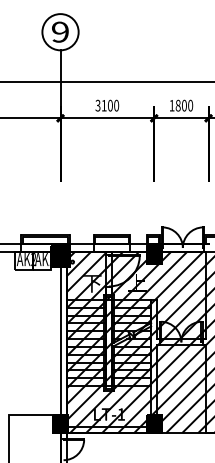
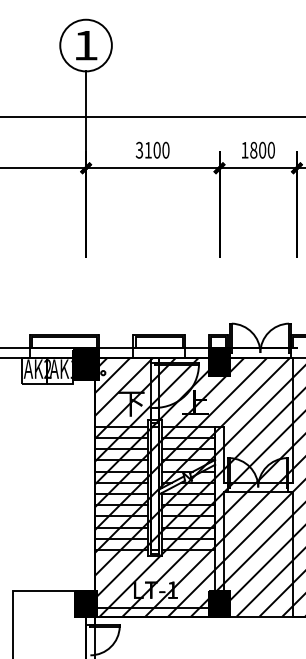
text: (60, 32) -> (85, 45), 9 -> 1
line: (60, 340) -> (86, 484), removed

